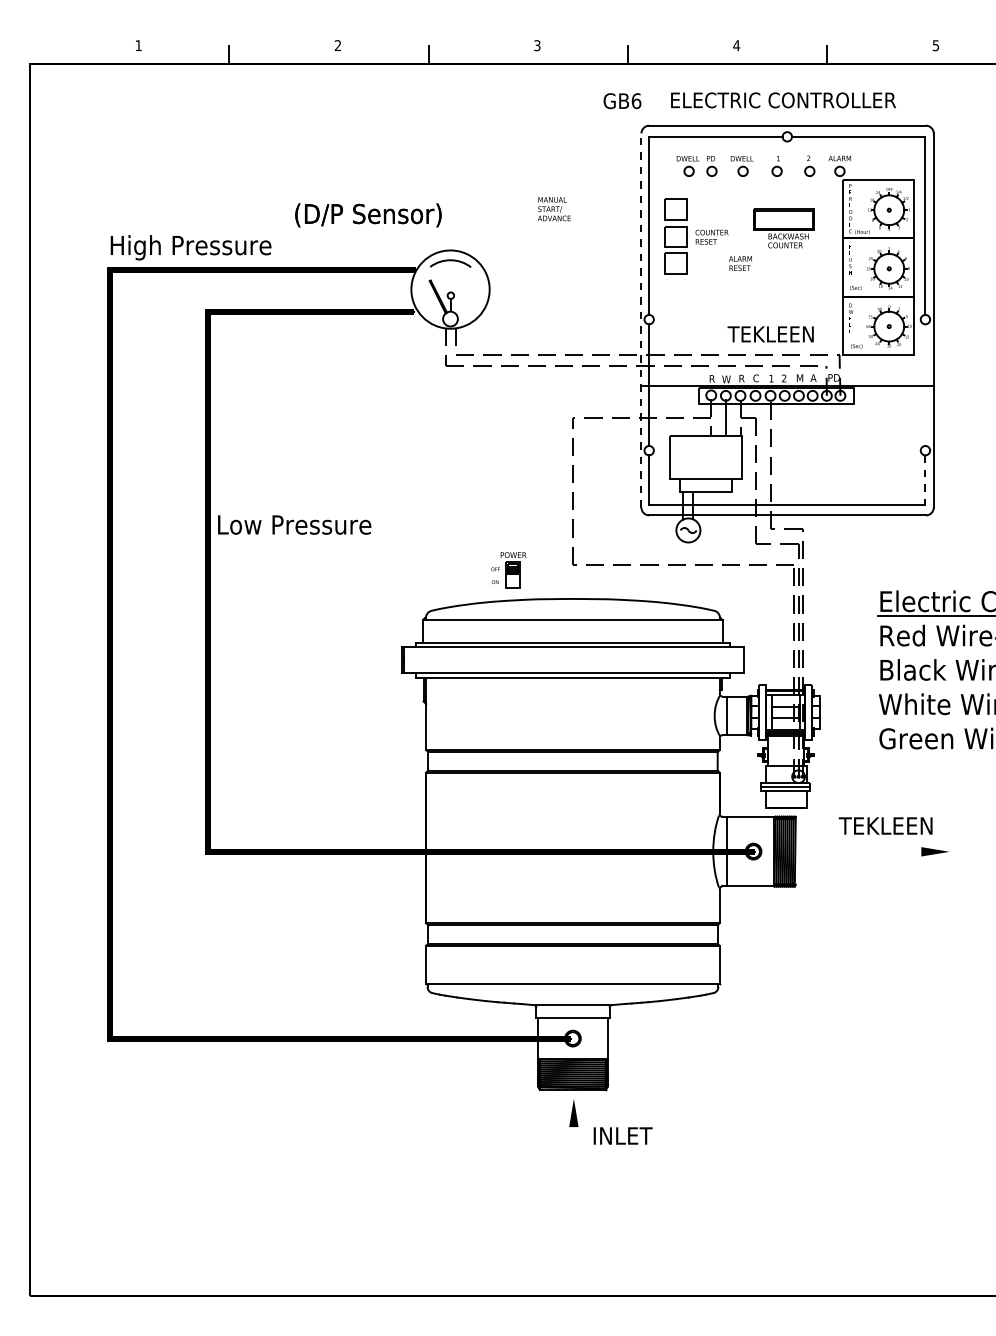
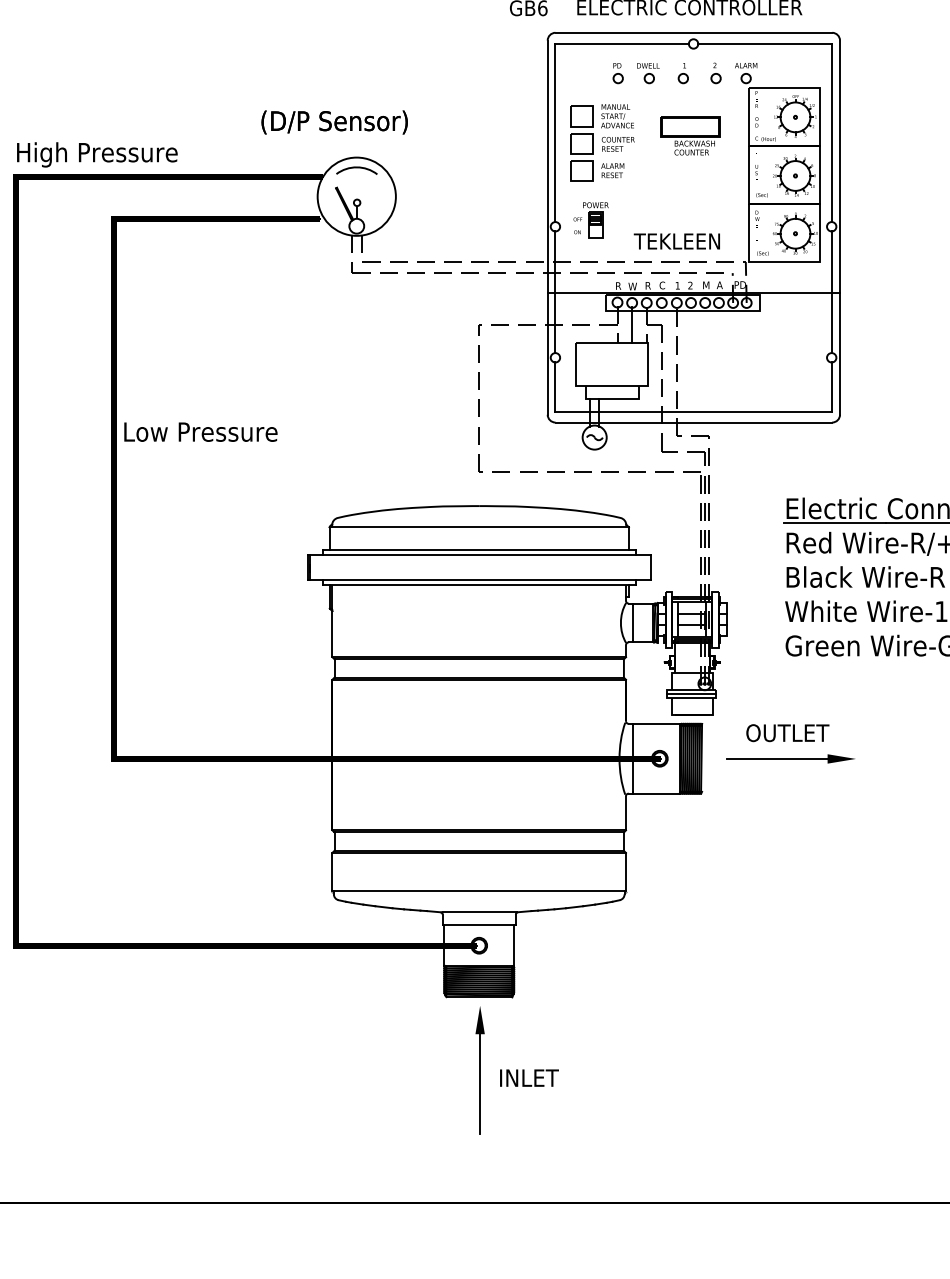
part: (687, 166) -> (593, 73), removed
text: (554, 209) -> (617, 116), moved
text: (368, 215) -> (334, 122), moved
text: (740, 263) -> (612, 170), moved
line: (641, 320) -> (547, 227), dashed -> solid
line: (925, 384) -> (831, 291), added
line: (925, 480) -> (831, 387), dashed -> solid
part: (508, 570) -> (590, 220), moved
text: (885, 825) -> (791, 732), TEKLEEN -> OUTLET
line: (871, 851) -> (777, 758), added
text: (622, 1135) -> (528, 1077), moved
line: (573, 1177) -> (479, 1084), added

